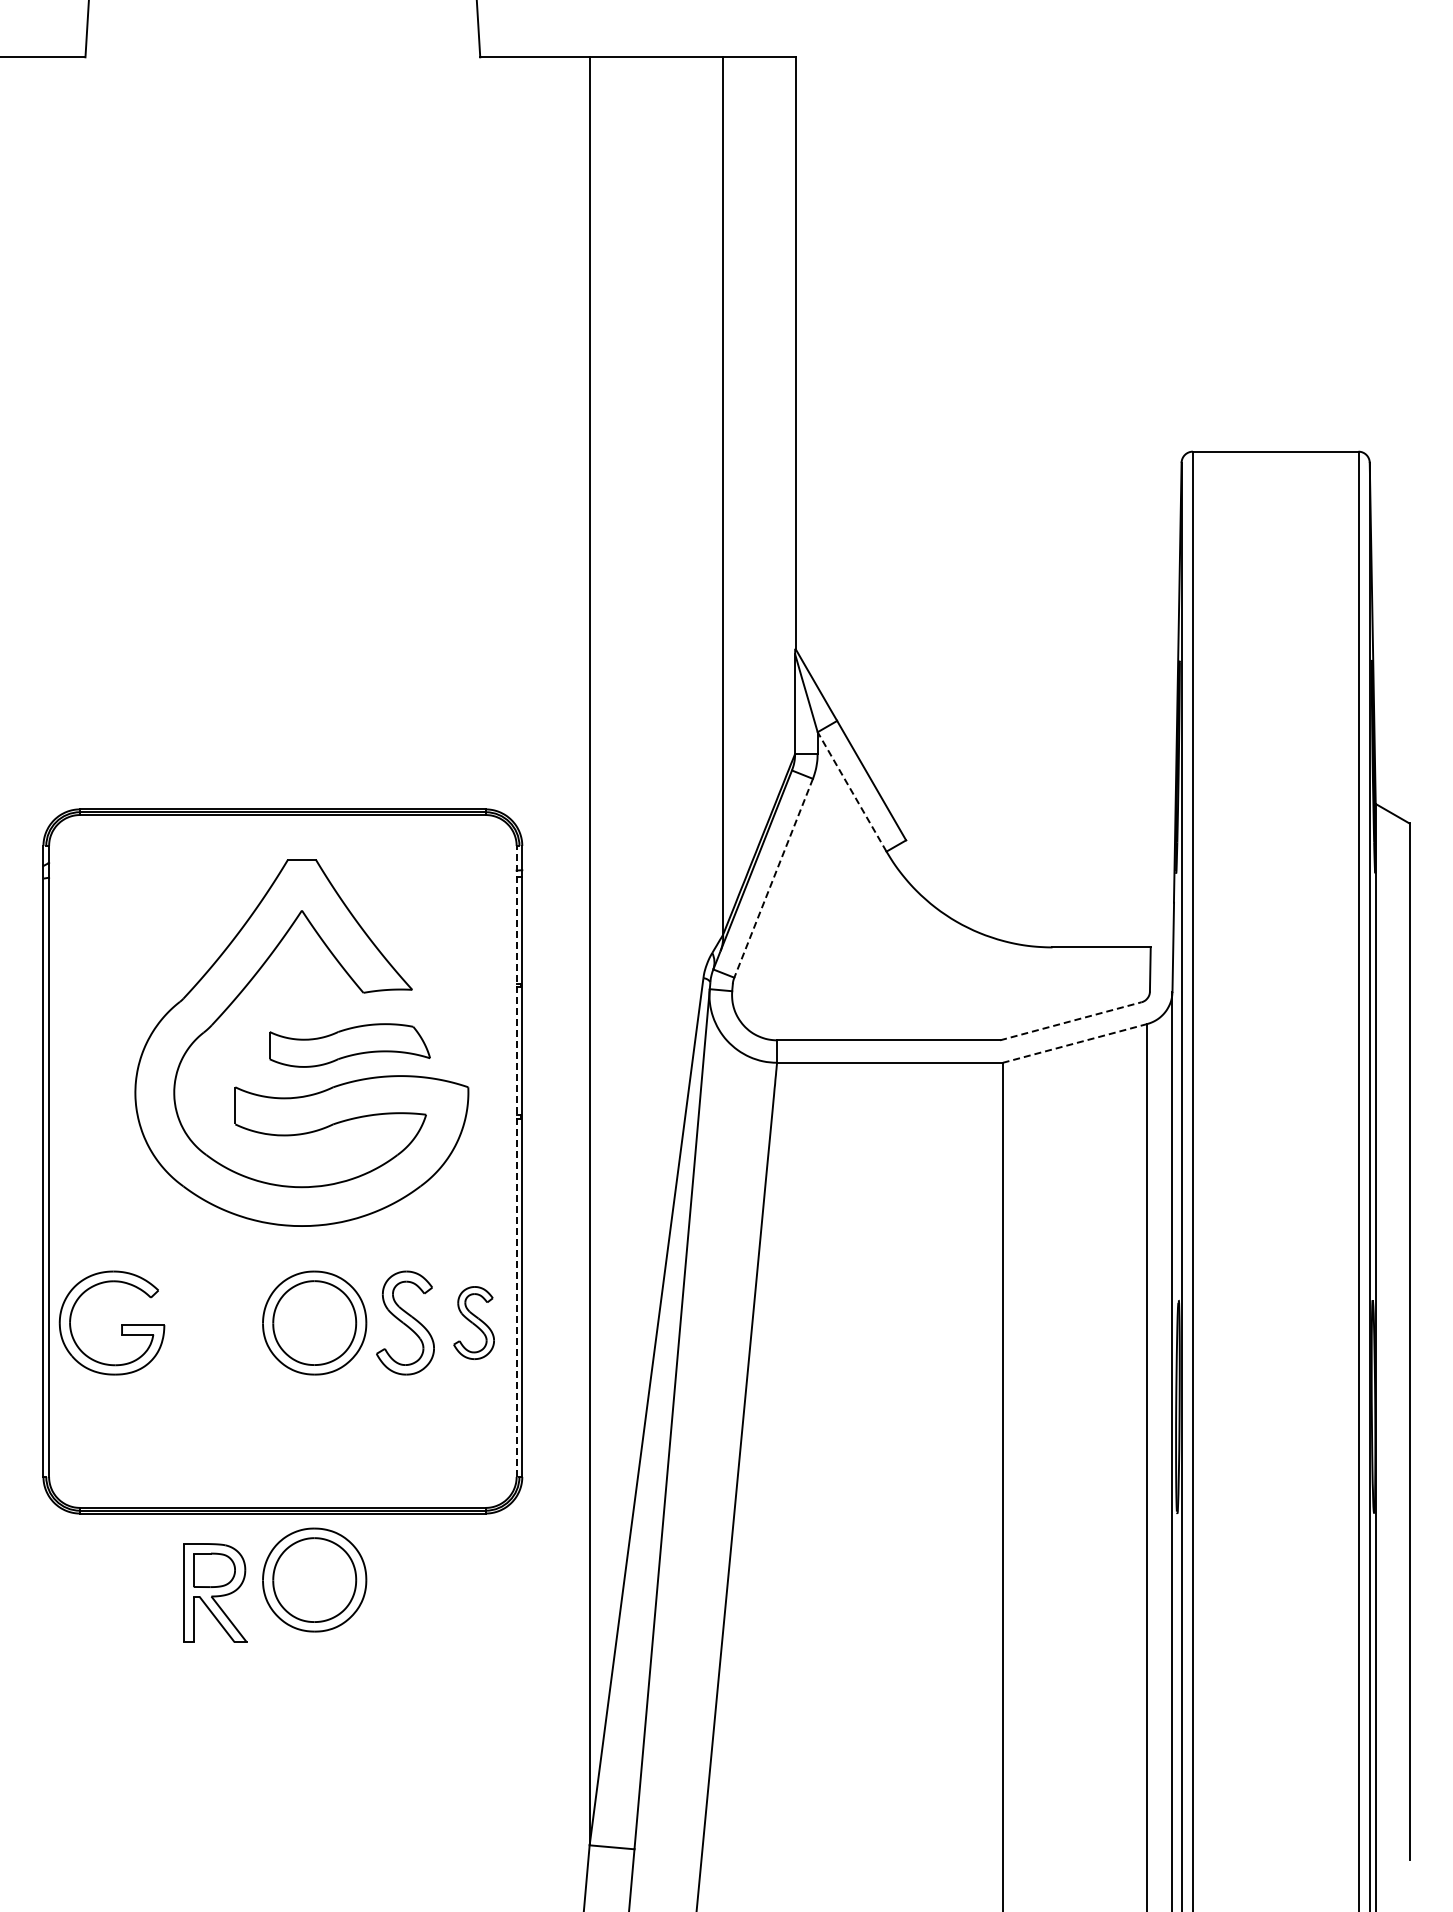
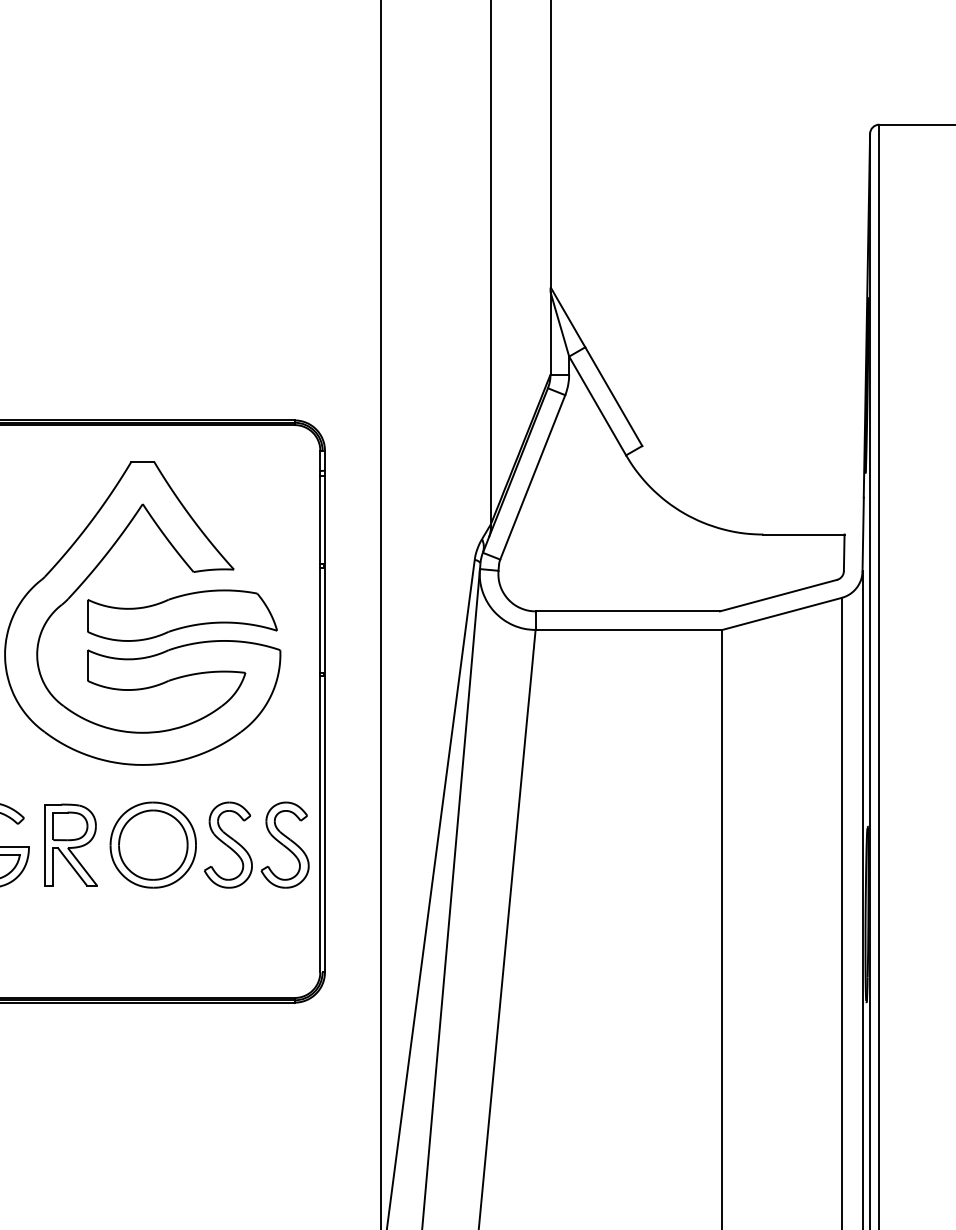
line: (852, 791) -> (597, 405), dashed -> solid
line: (773, 878) -> (532, 477), dashed -> solid
line: (1071, 1021) -> (779, 595), dashed -> solid
line: (1075, 1043) -> (782, 613), dashed -> solid
part: (349, 1045) -> (182, 615), size x1.43
line: (516, 1160) -> (320, 710), dashed -> solid
part: (473, 1322) -> (284, 844), size x1.43
part: (314, 1579) -> (153, 1057), removed
part: (215, 1592) -> (71, 844), moved

